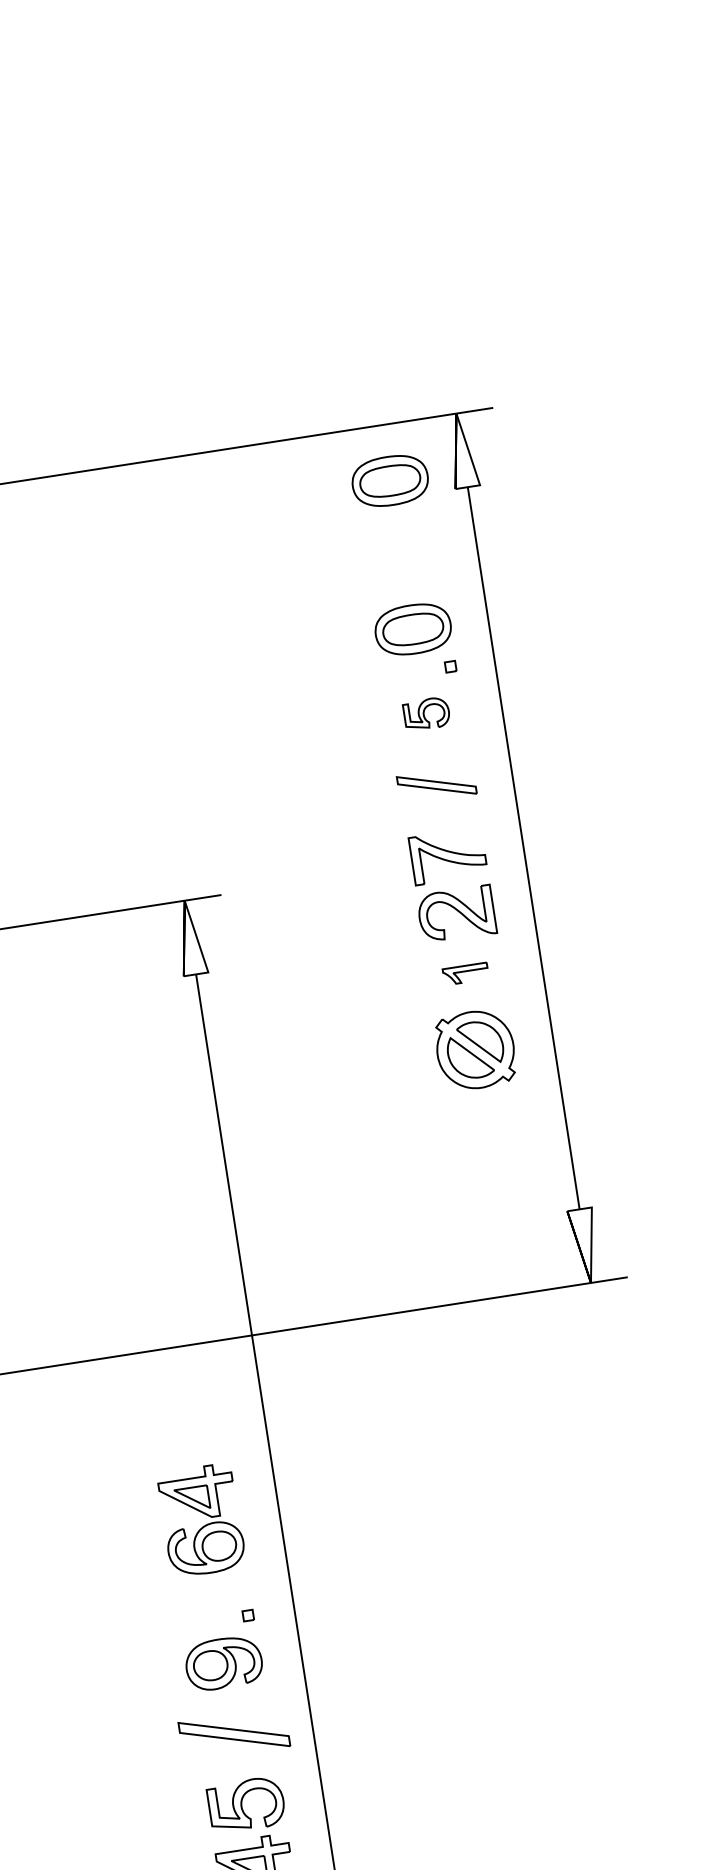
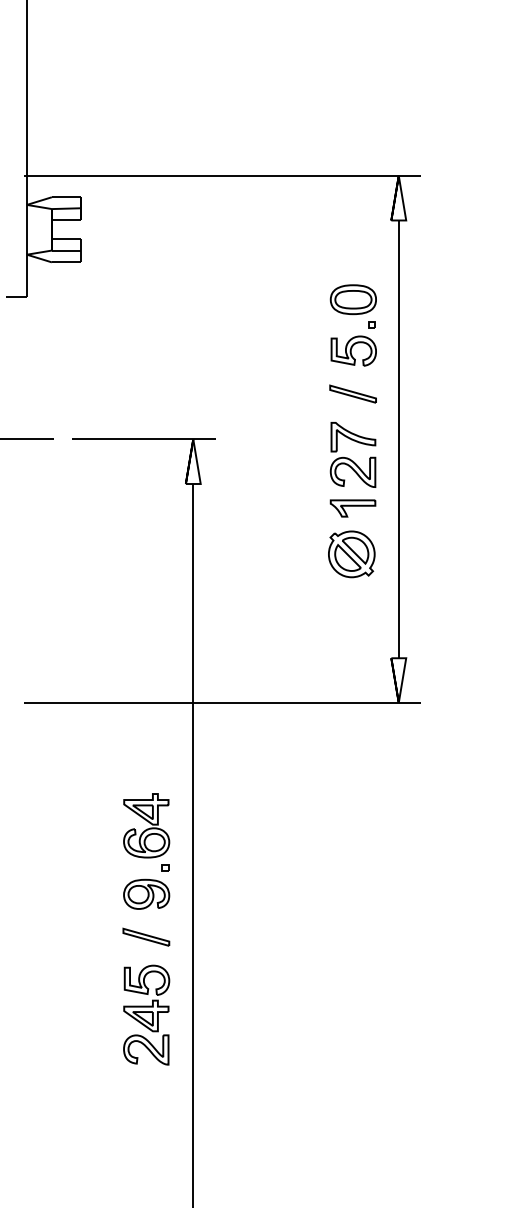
part: (388, 480) -> (352, 209), removed
part: (426, 713) -> (353, 350), size x1.67
part: (465, 974) -> (352, 508), size x1.67
part: (201, 1520) -> (146, 825), moved
part: (234, 1732) -> (146, 936), size x0.71

